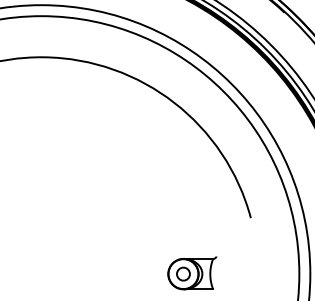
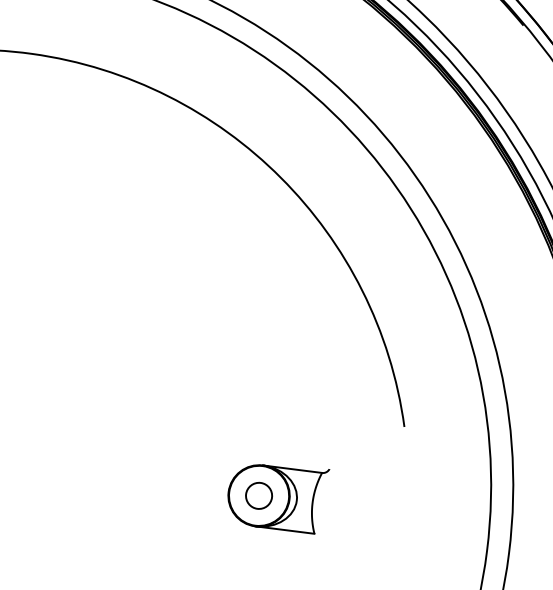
part: (192, 273) -> (277, 496), moved

